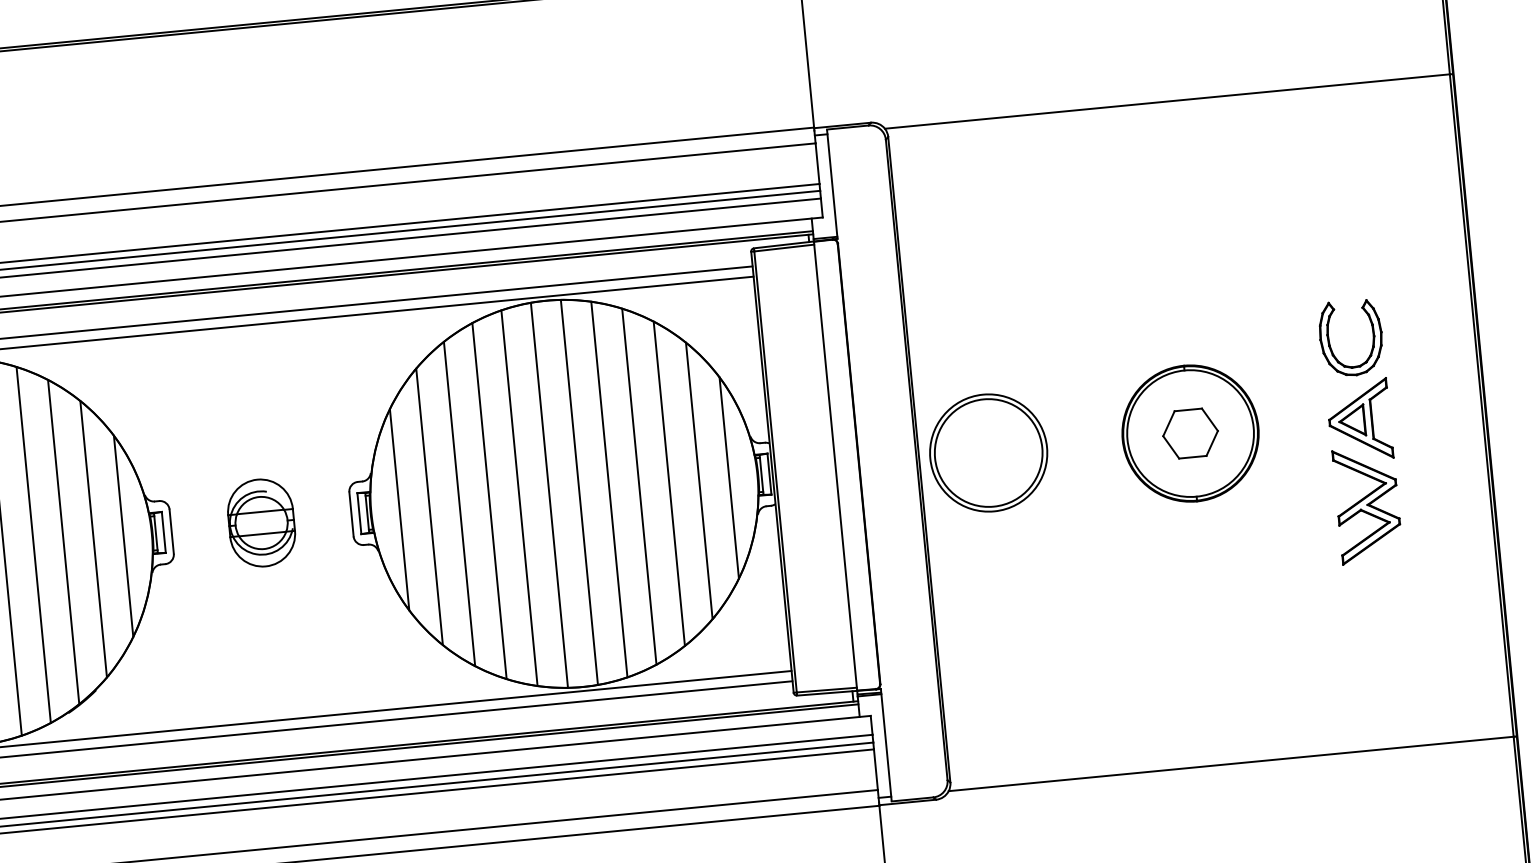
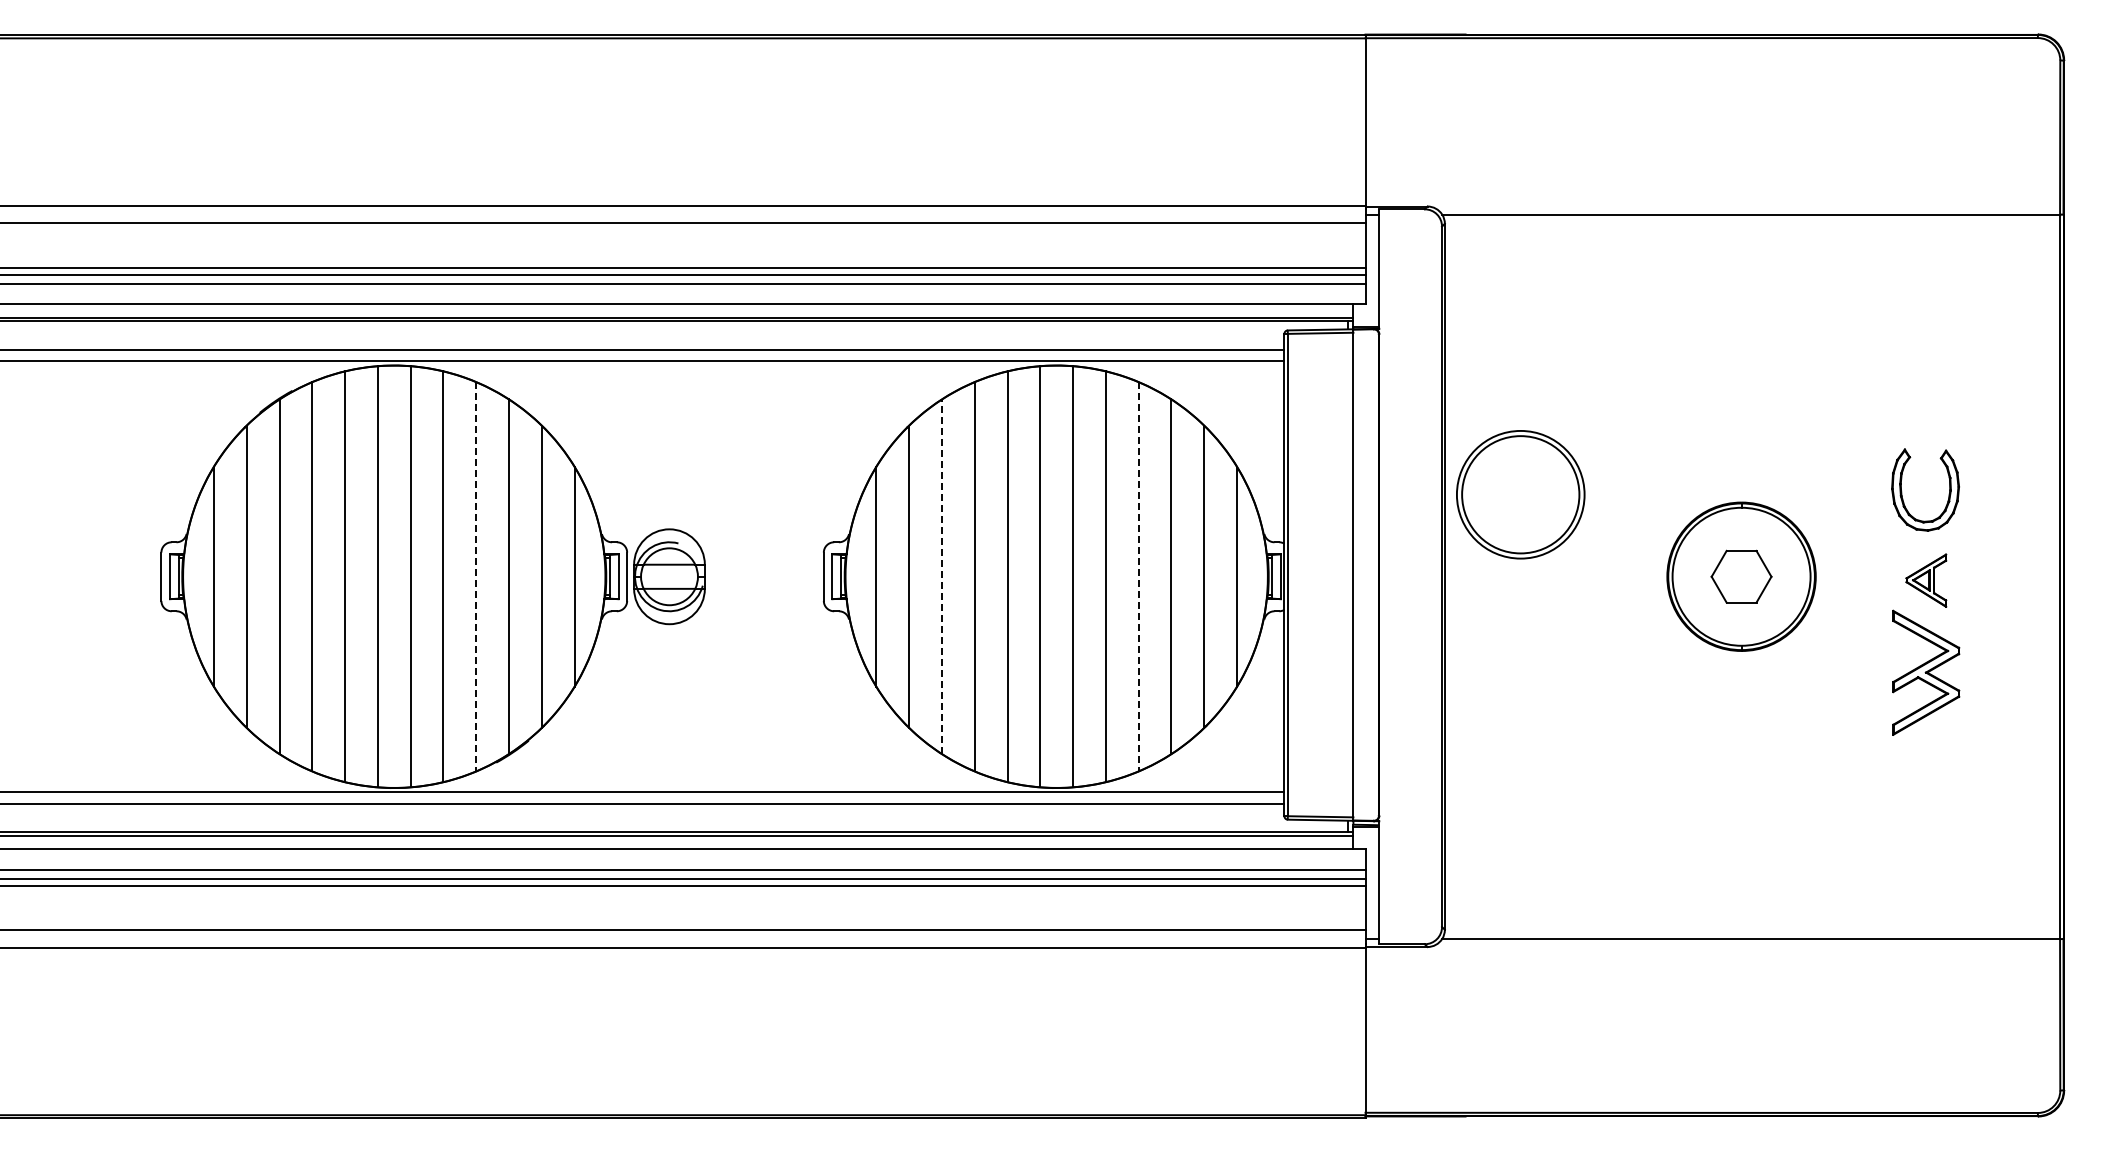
part: (1359, 420) -> (1926, 580), size x0.6
part: (988, 452) -> (1520, 494), moved
line: (639, 486) -> (1138, 576), solid -> dashed
line: (459, 503) -> (942, 576), solid -> dashed
part: (261, 522) -> (669, 576), moved
line: (33, 544) -> (476, 576), solid -> dashed

